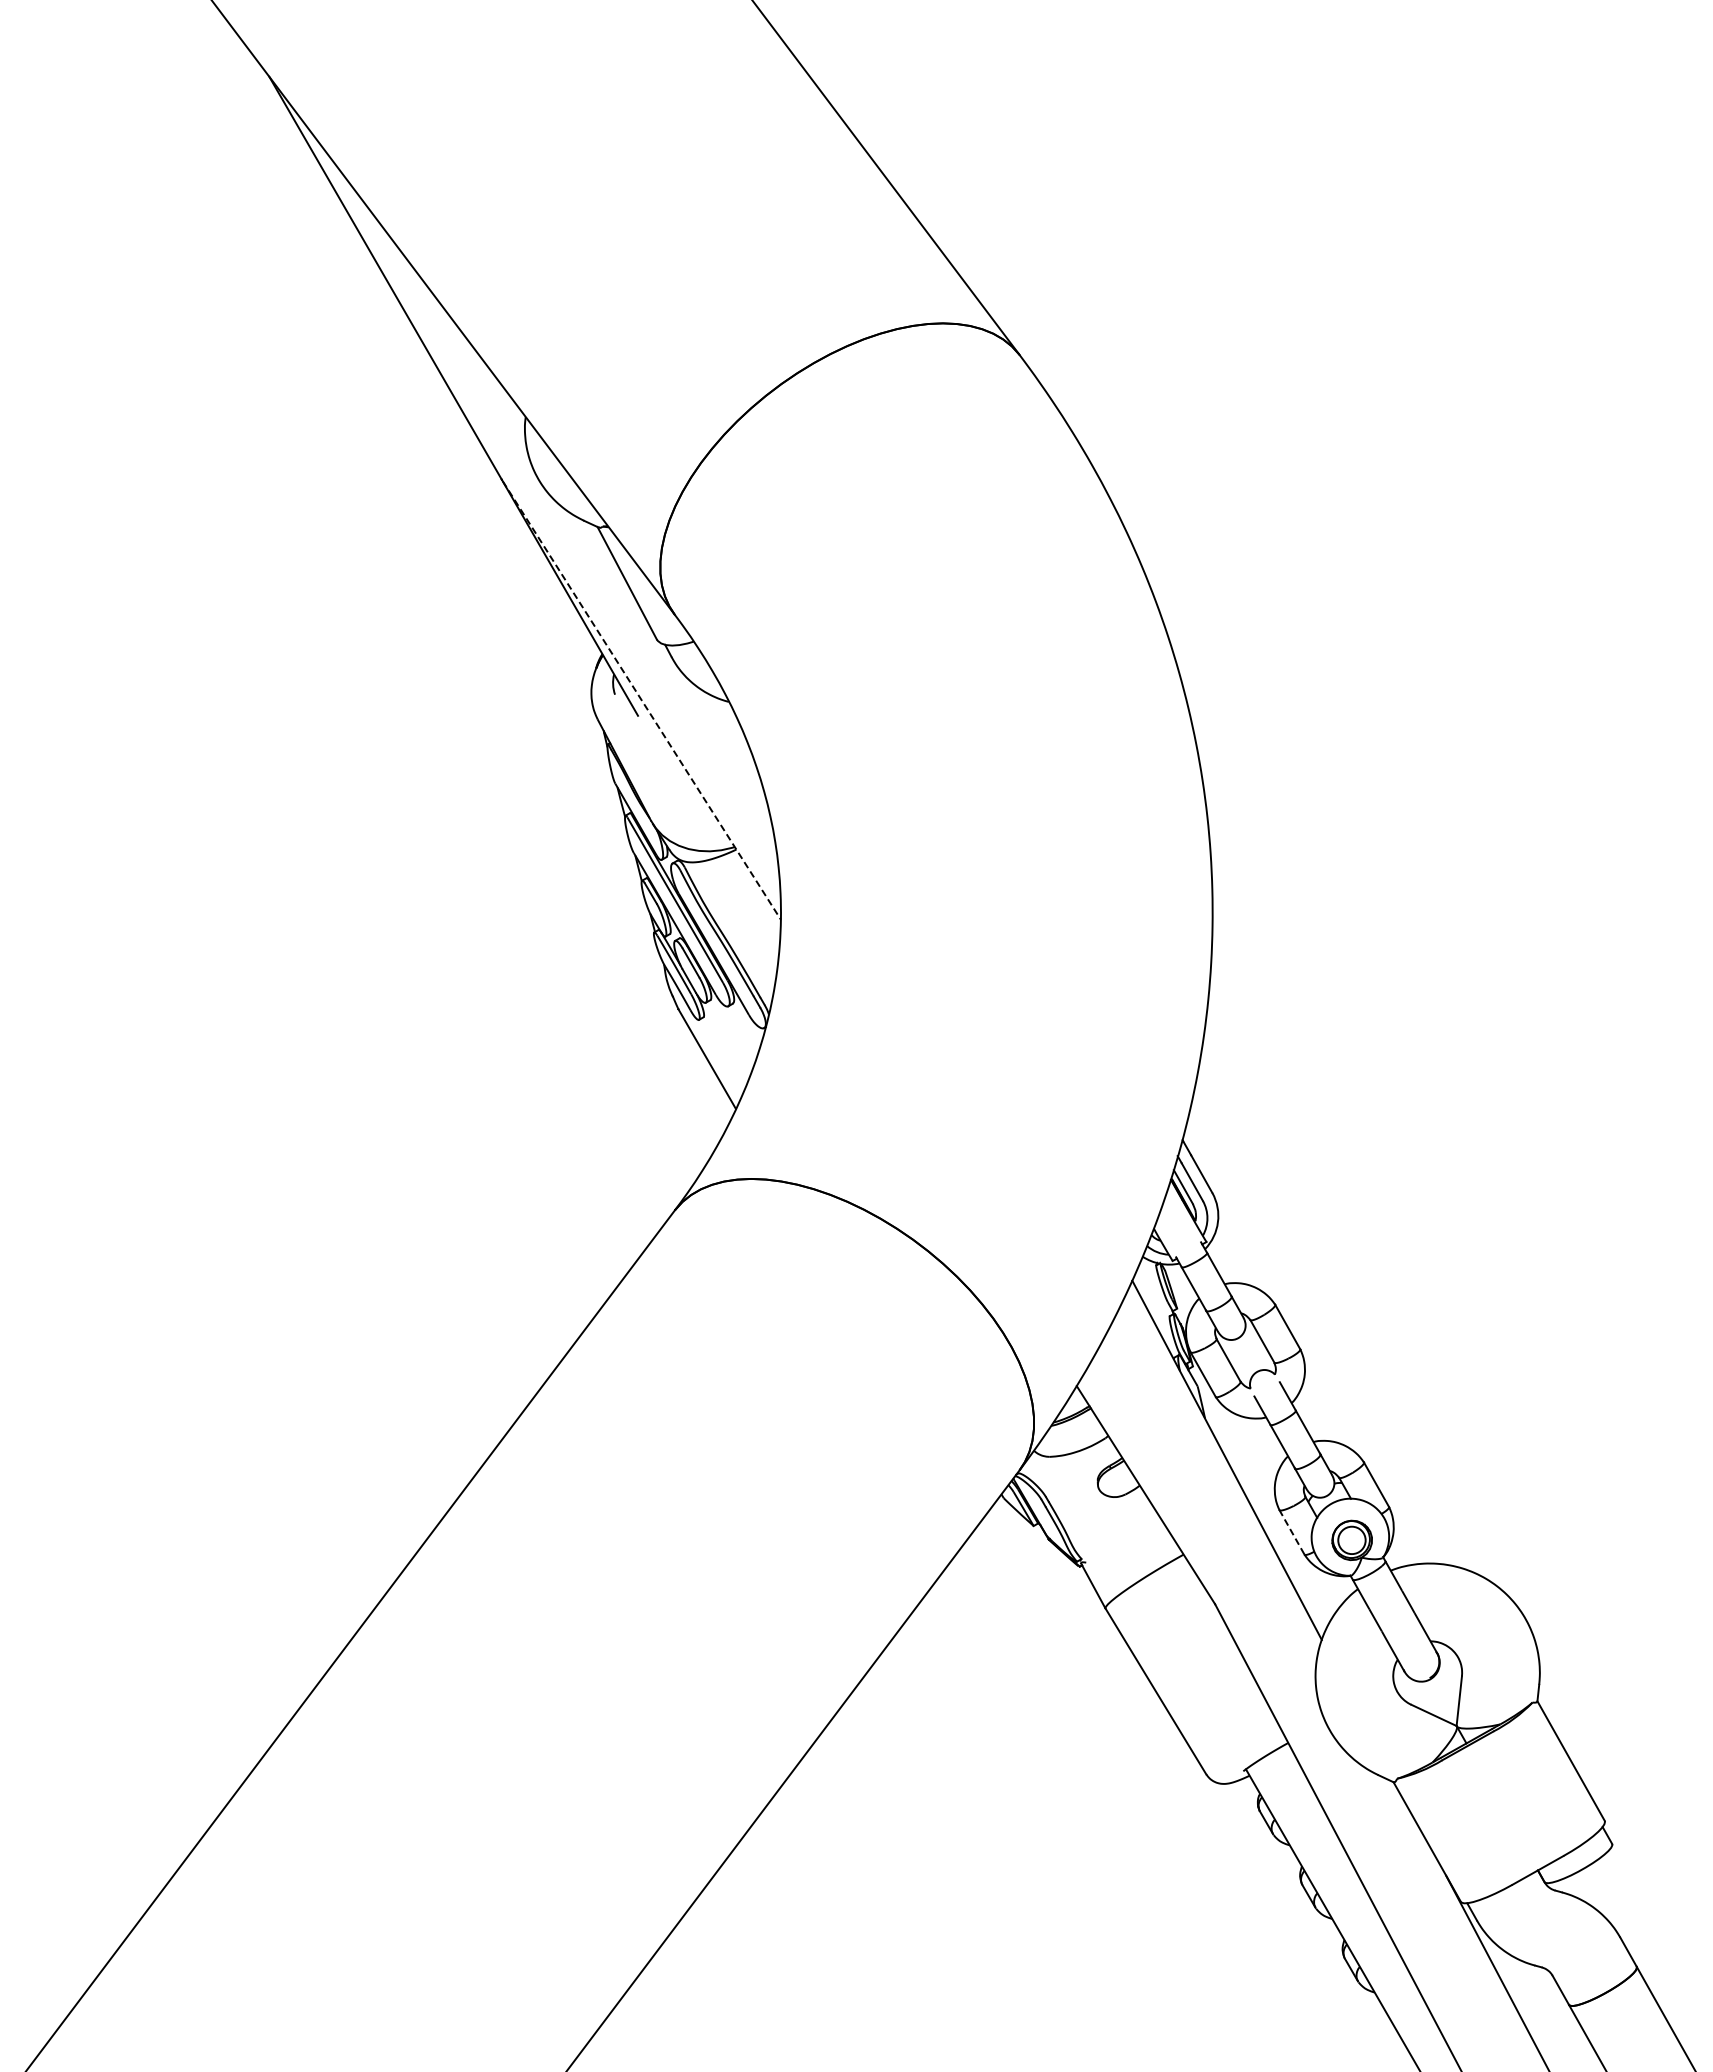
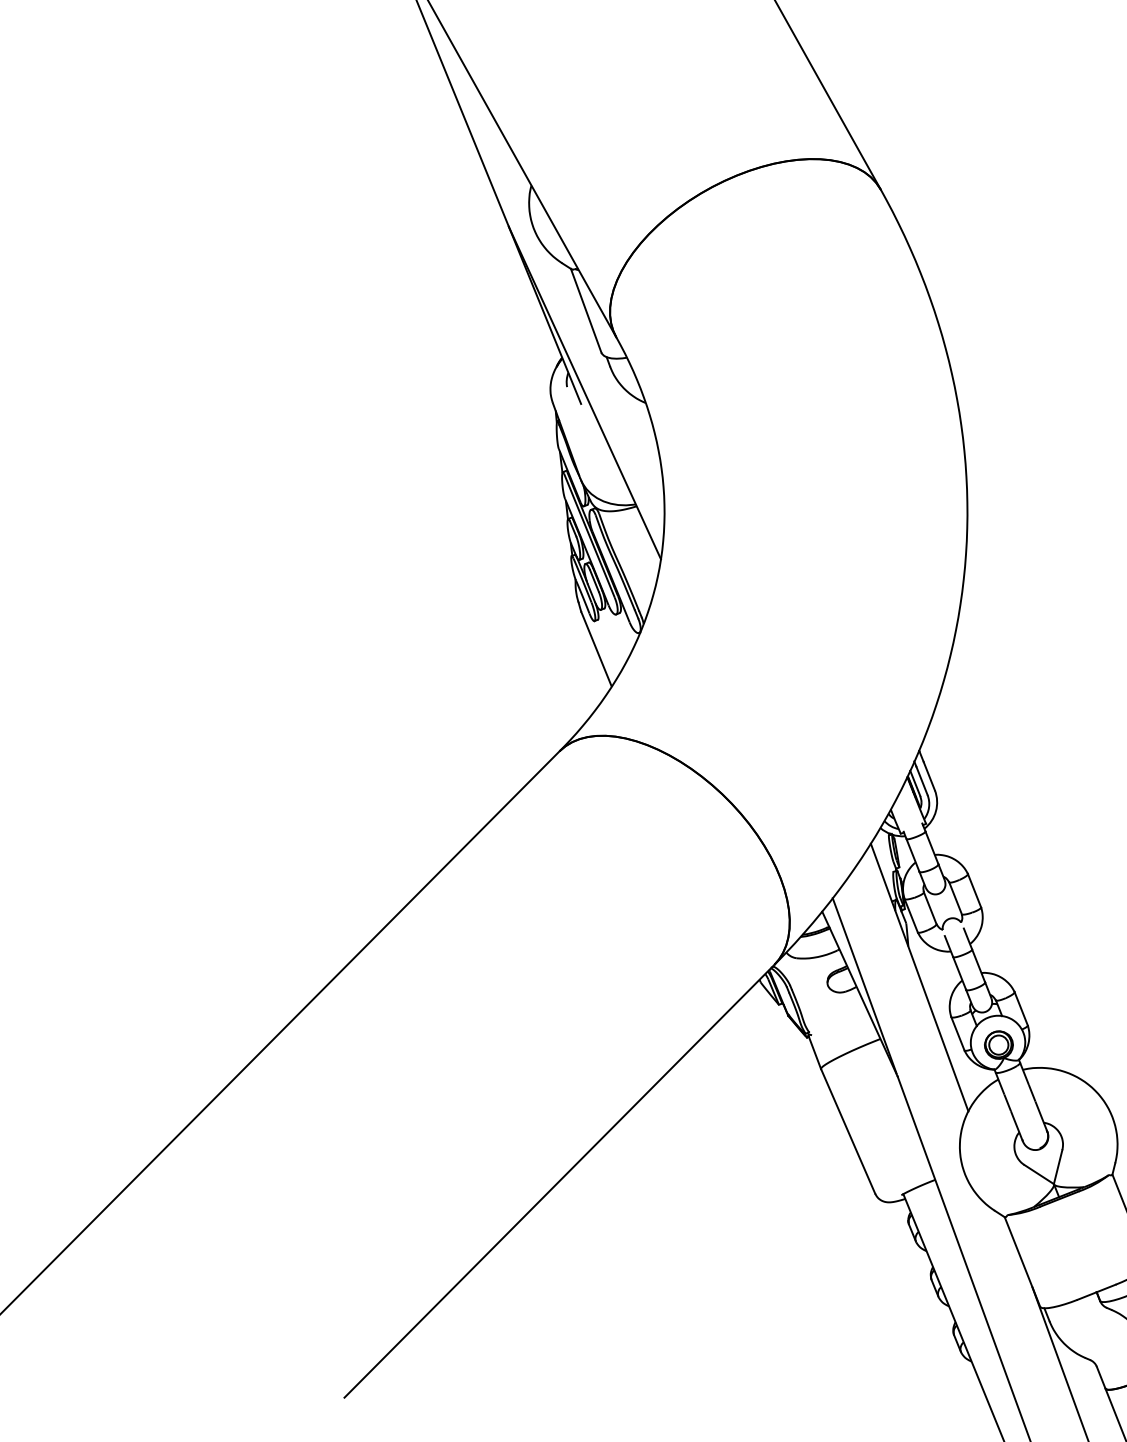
line: (641, 700) -> (584, 393), dashed -> solid
line: (1150, 1482) -> (864, 985), added
line: (1292, 1532) -> (958, 1033), dashed -> solid

